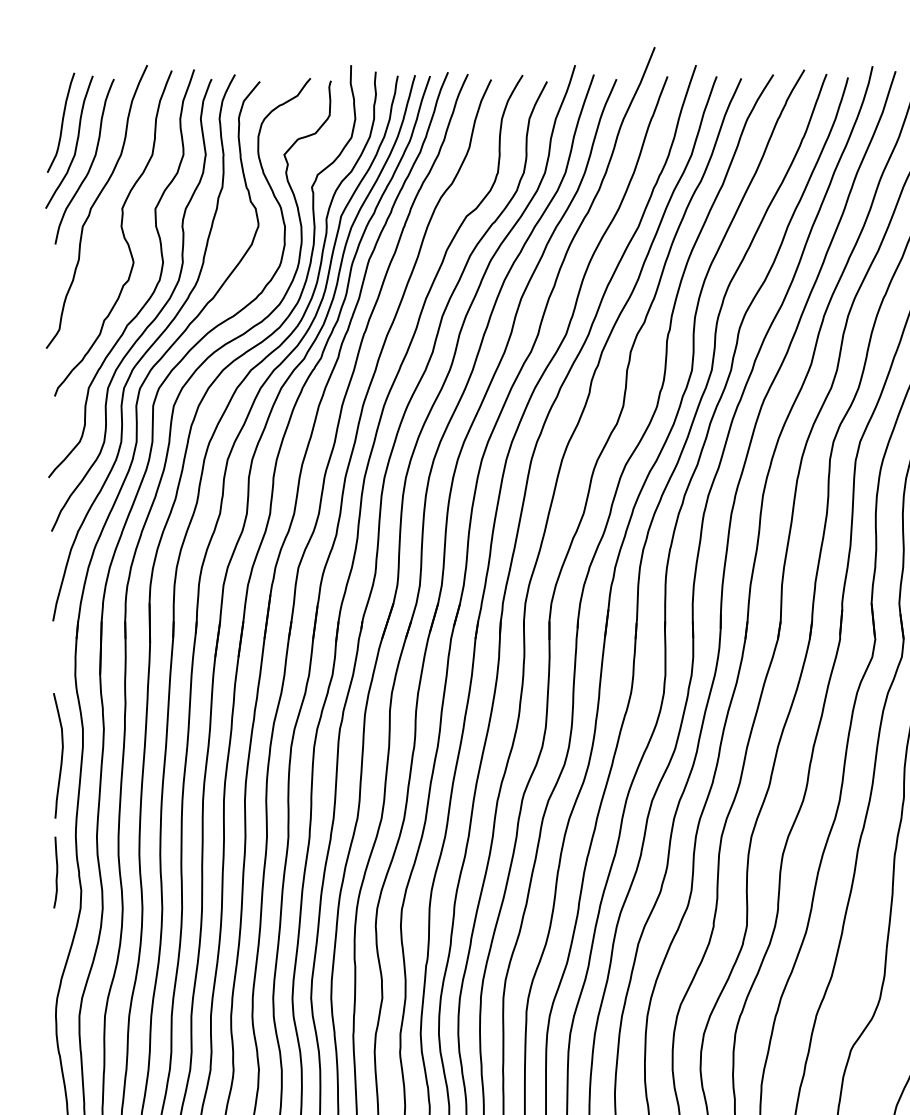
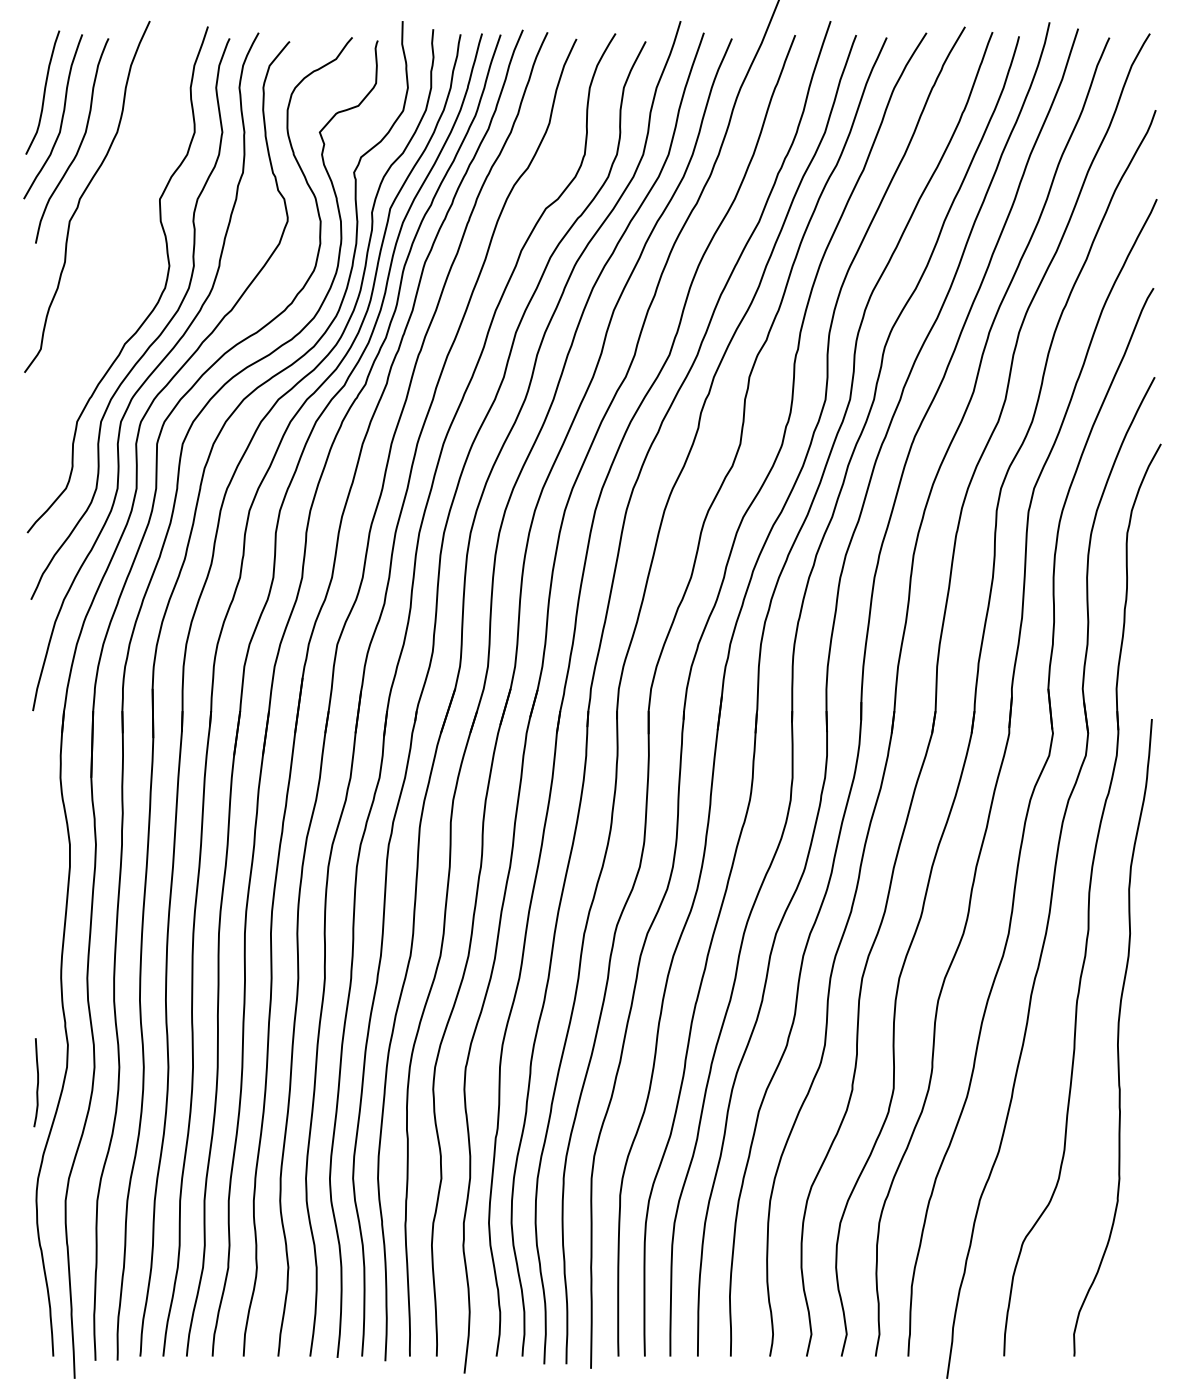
curve: (122, 232) -> (118, 228), removed
curve: (61, 755) -> (43, 877), removed
curve: (56, 872) -> (37, 1082), moved

